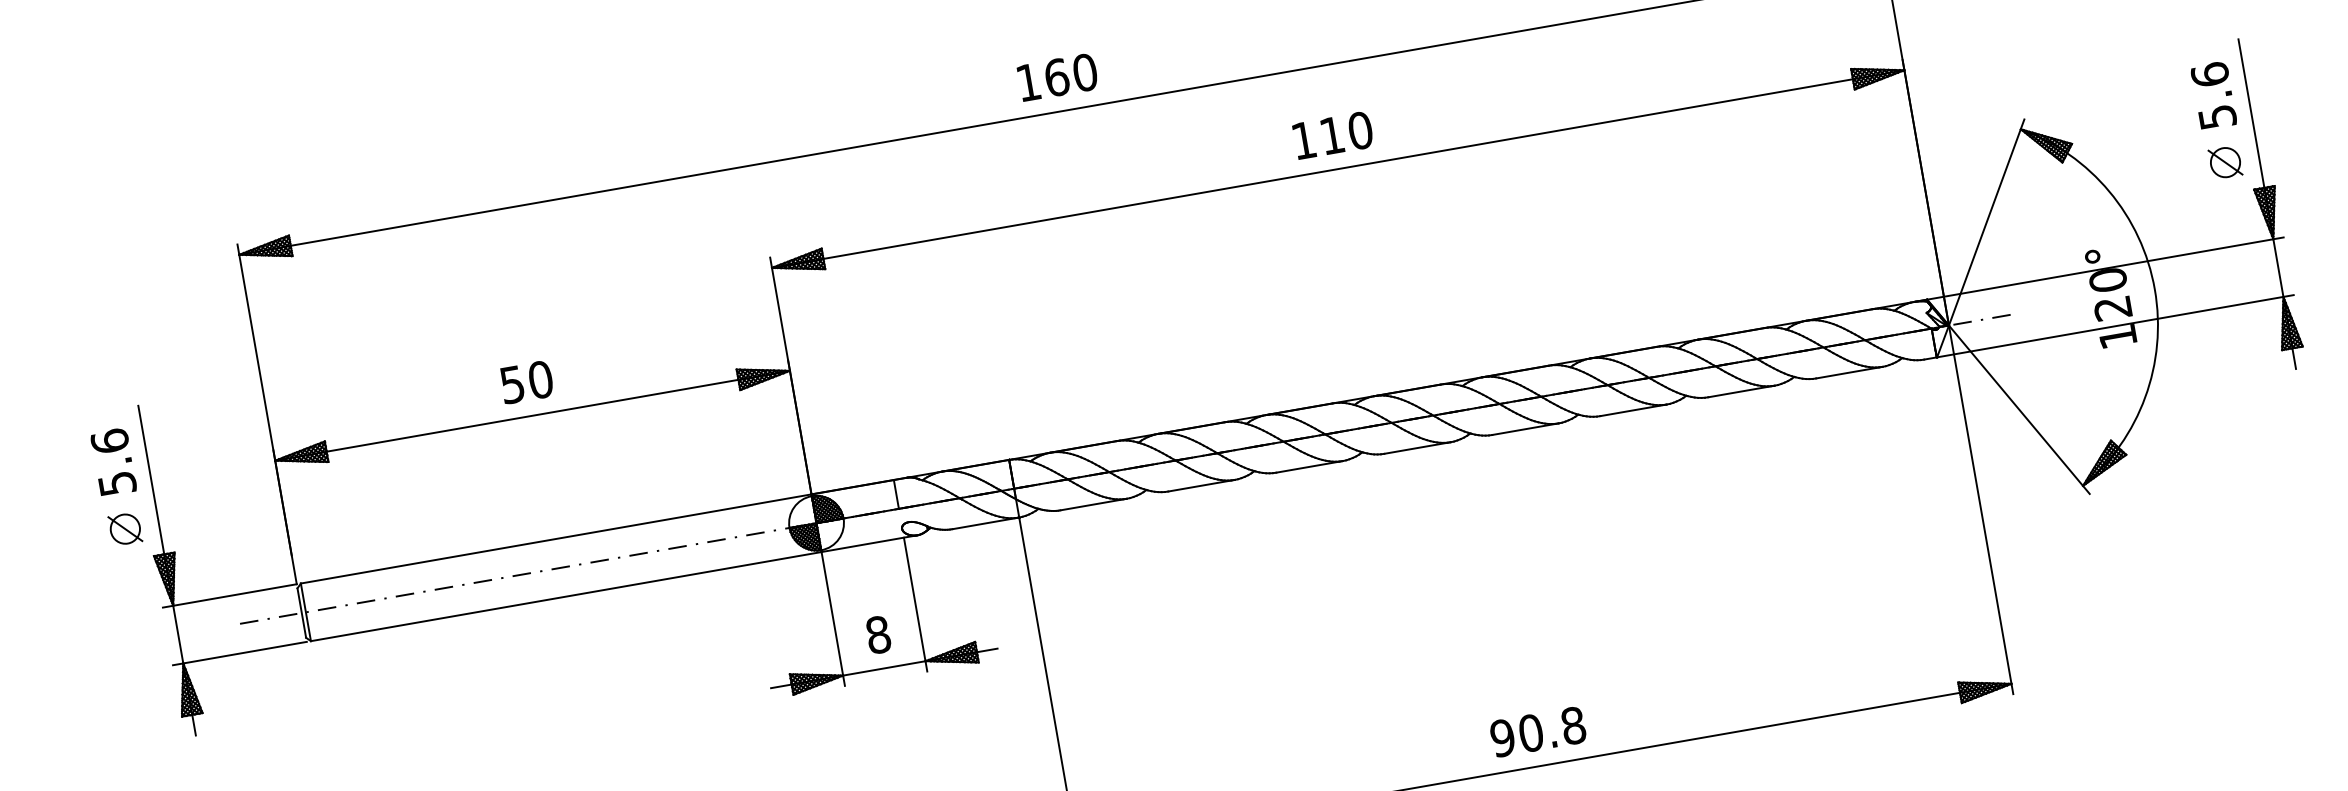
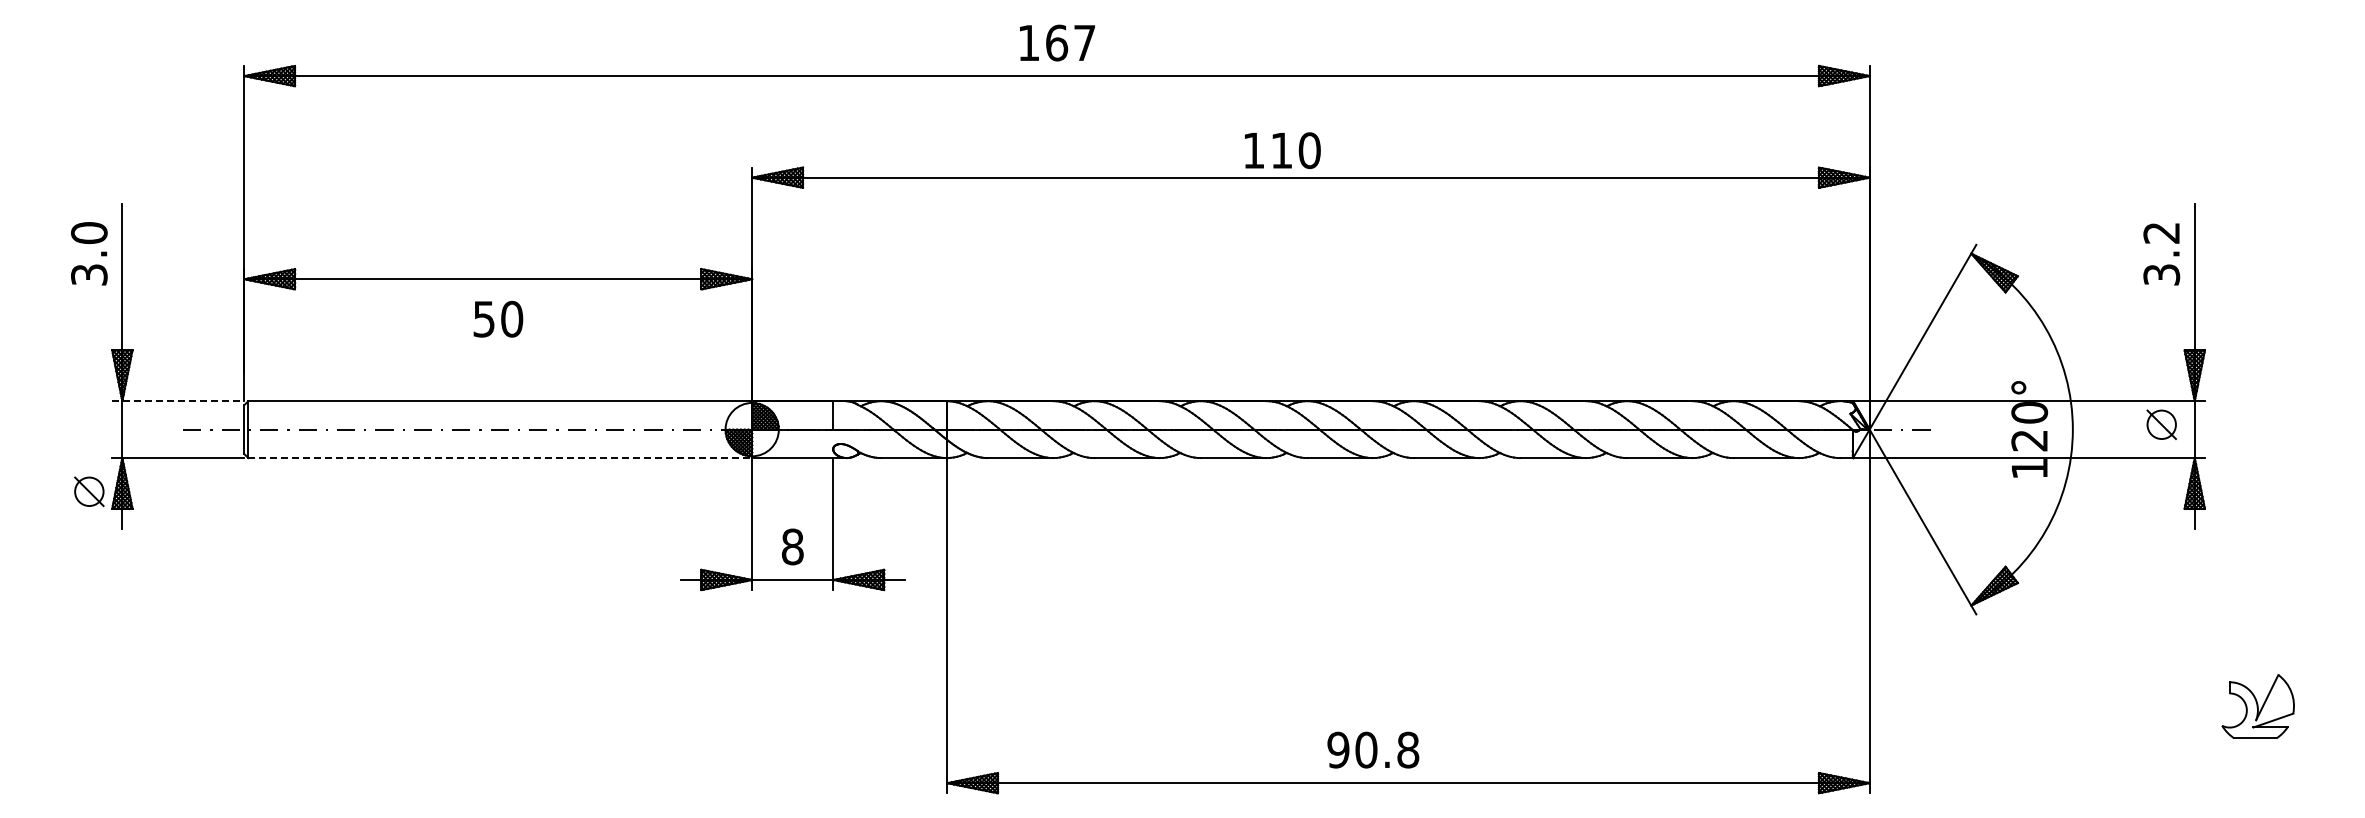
text: (1084, 72) -> (1084, 42), 160 -> 167
text: (2213, 94) -> (2161, 252), 5.6 -> 3.2
text: (1332, 135) -> (1282, 150), moved
part: (2225, 162) -> (2161, 424), moved
text: (526, 381) -> (498, 318), moved
text: (113, 461) -> (89, 253), 5.6 -> 3.0
part: (125, 528) -> (89, 491), moved
line: (230, 596) -> (178, 401), solid -> dashed
line: (566, 597) -> (500, 458), solid -> dashed
text: (1538, 731) -> (1373, 749), moved

